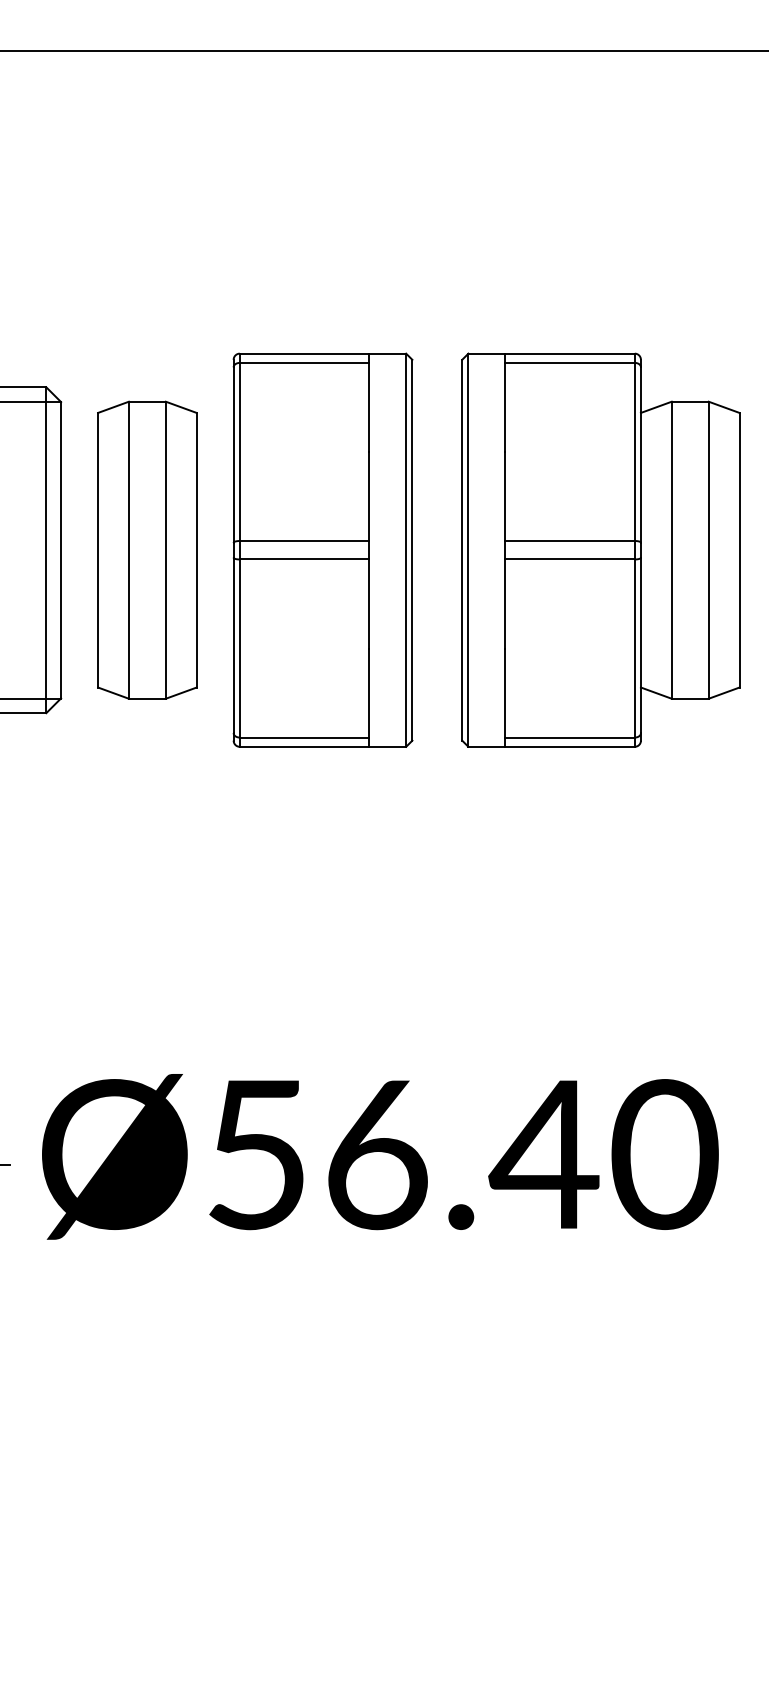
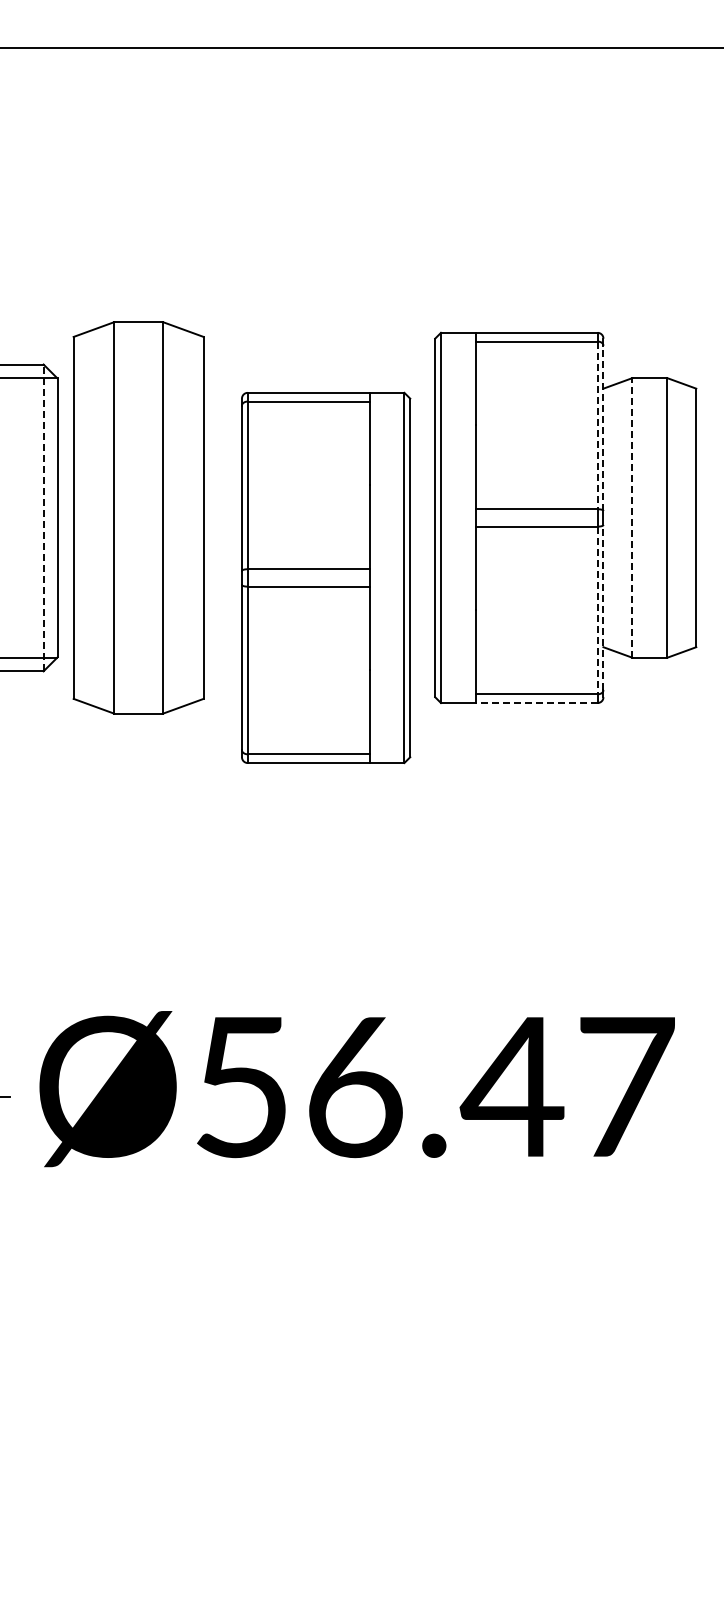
line: (634, 452) -> (597, 425), solid -> dashed
line: (640, 455) -> (603, 428), solid -> dashed
line: (46, 549) -> (43, 517), solid -> dashed
part: (147, 549) -> (138, 517), size x1.4
part: (323, 549) -> (326, 577), moved
line: (671, 549) -> (632, 517), solid -> dashed
line: (640, 645) -> (603, 607), solid -> dashed
line: (634, 648) -> (597, 610), solid -> dashed
line: (569, 747) -> (536, 703), solid -> dashed
text: (664, 1154) -> (625, 1086), Ø56.40 -> Ø56.47

